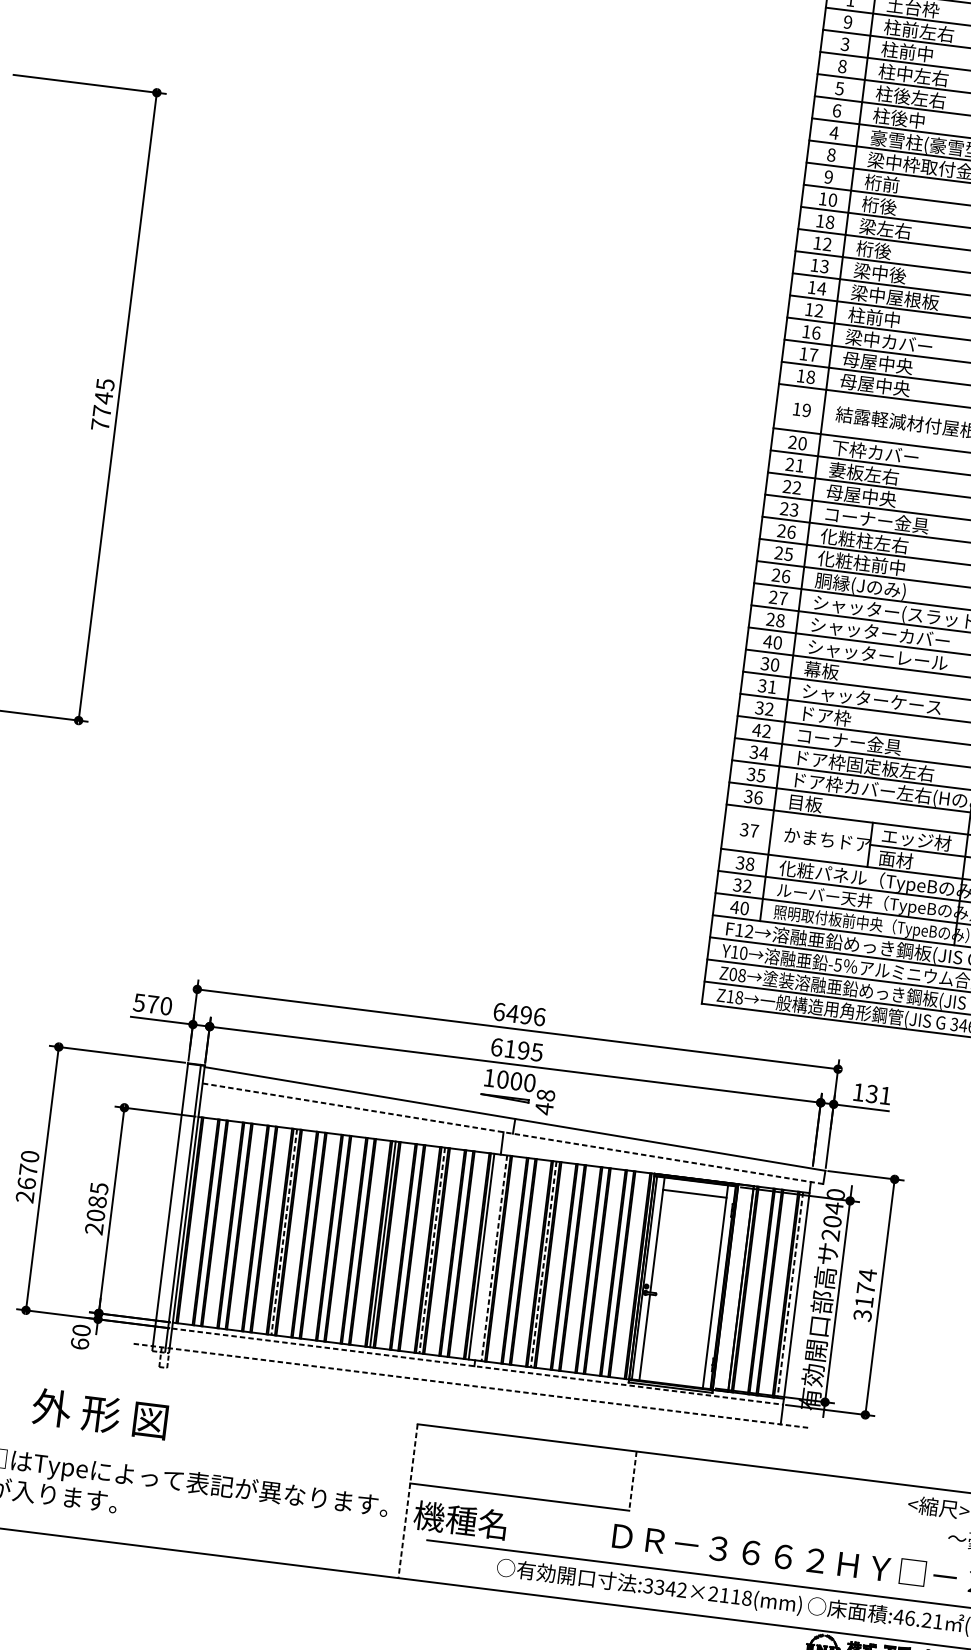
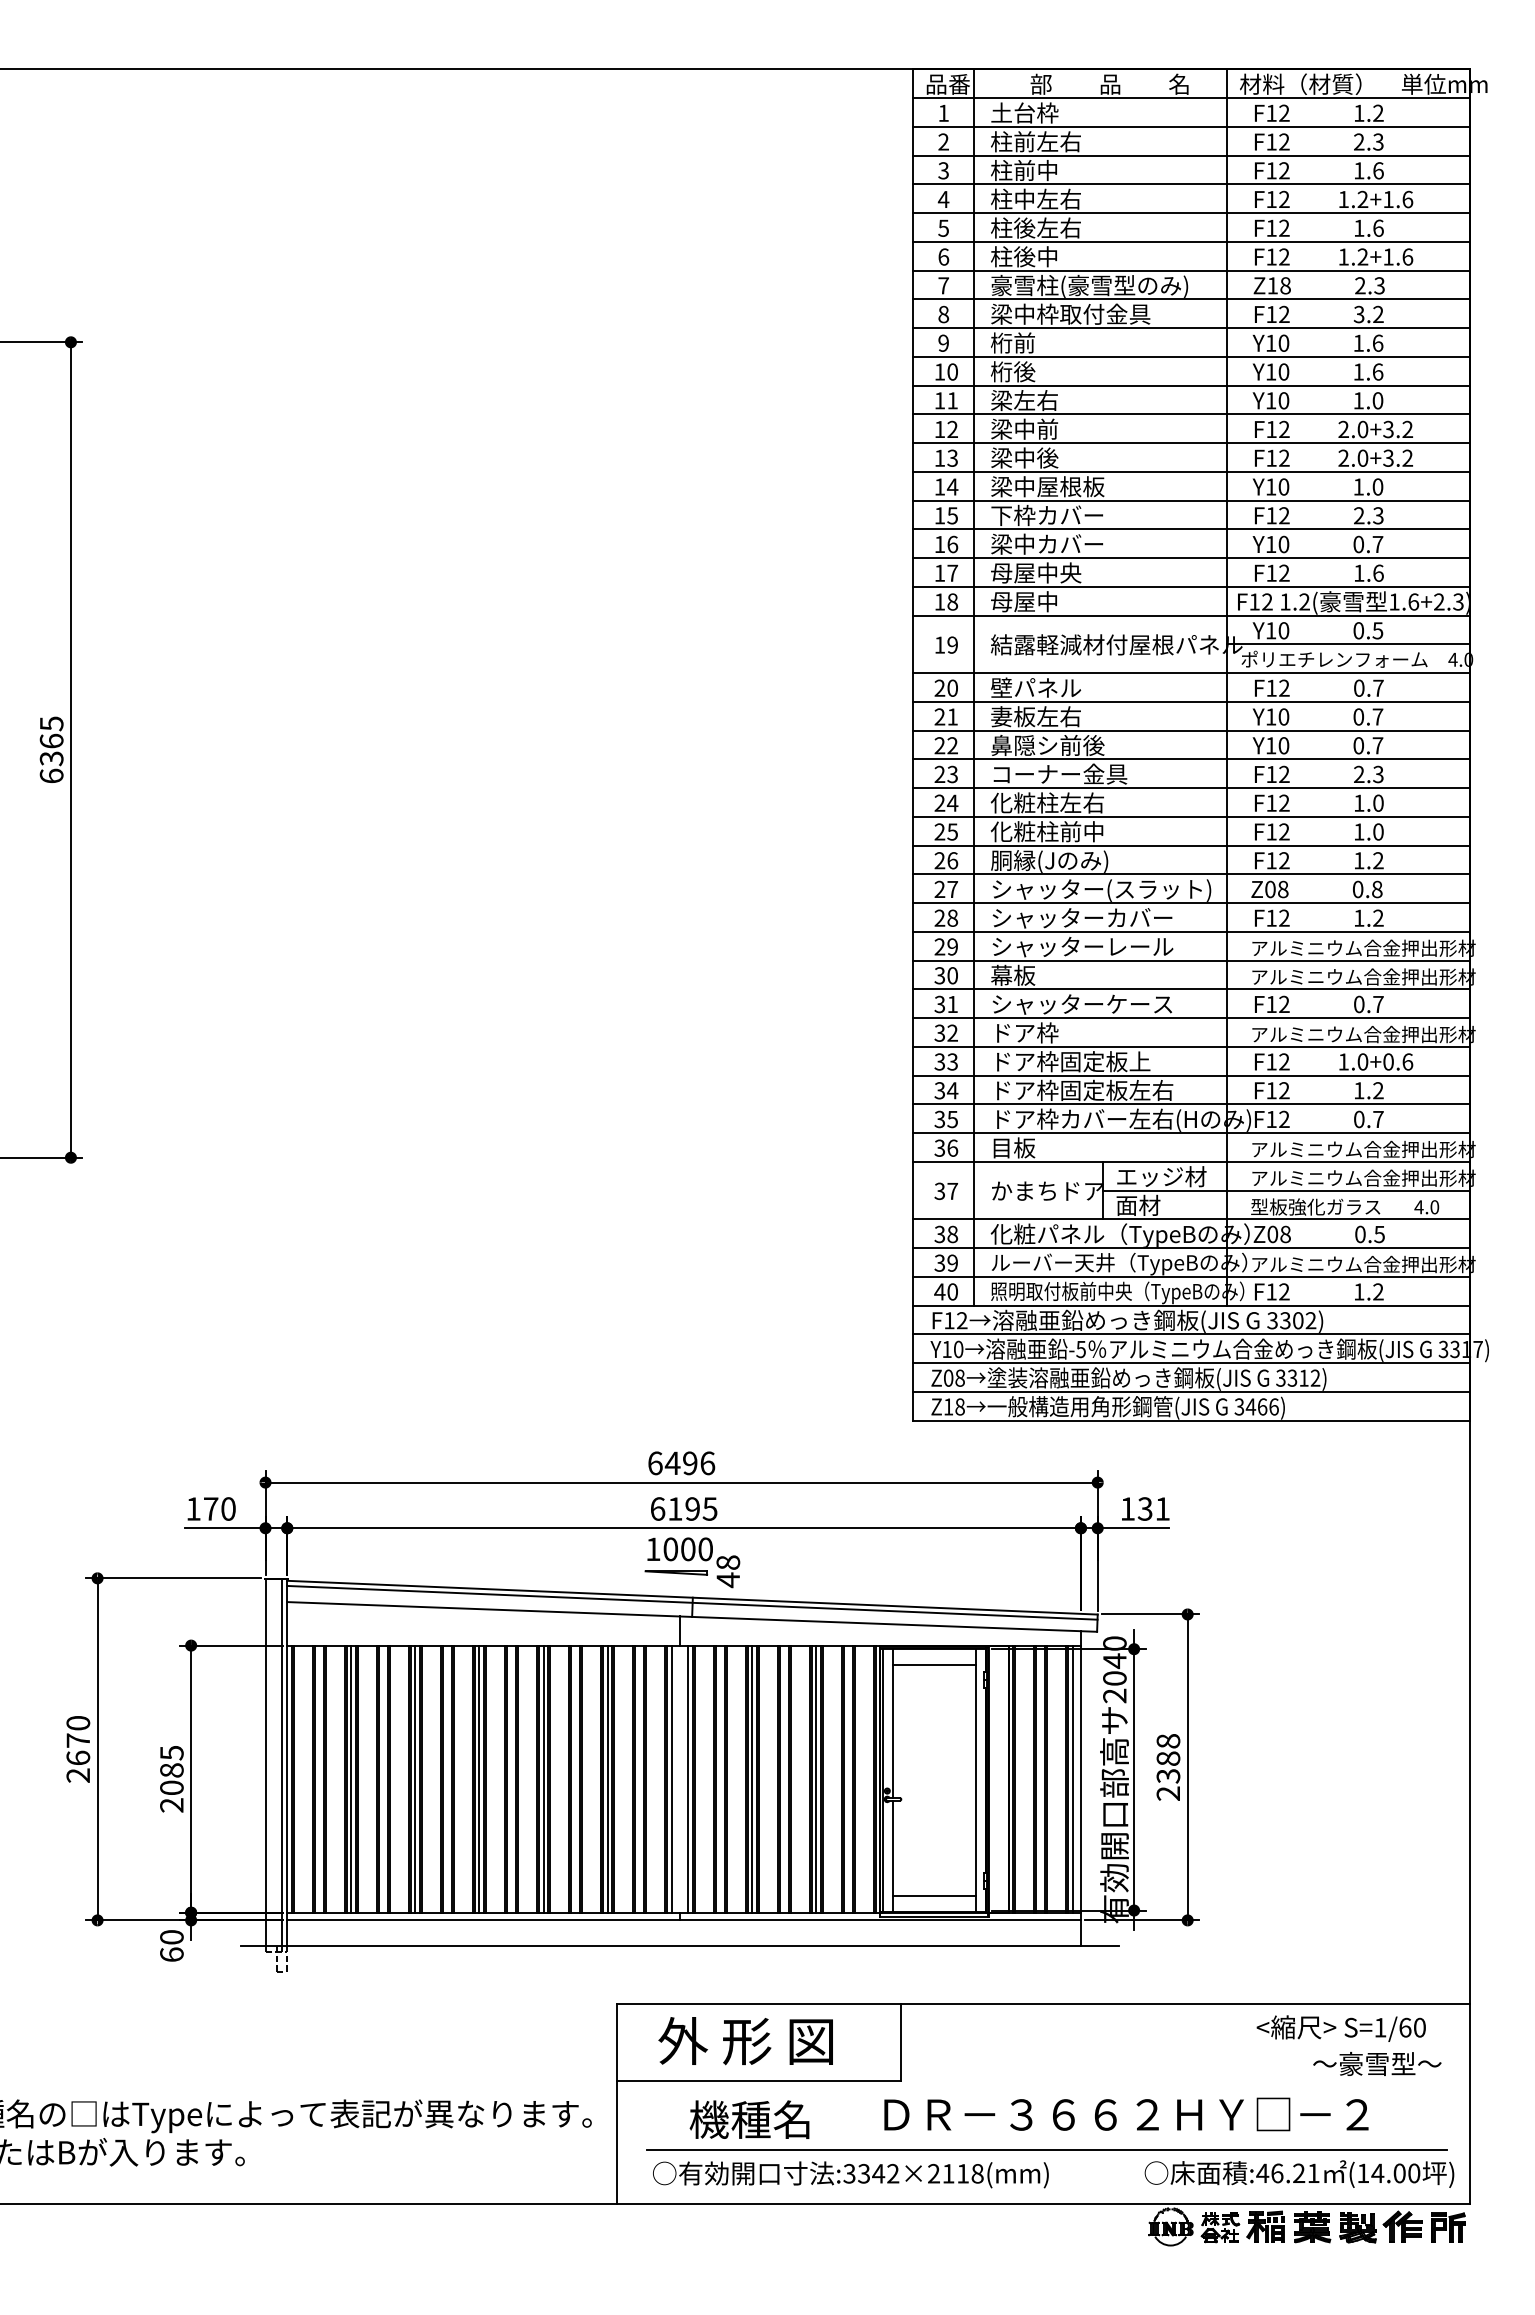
text: (847, 21) -> (943, 141), 9 -> 2
text: (842, 66) -> (943, 199), 8 -> 4
text: (834, 132) -> (943, 285), 4 -> 7
text: (830, 222) -> (952, 400), 18 -> 11
text: (882, 250) -> (1024, 428), 桁後 -> 梁中前
text: (819, 310) -> (952, 515), 12 -> 15
text: (892, 319) -> (1047, 515), 柱前中 -> 下枠カバー
text: (901, 388) -> (1070, 601), 母屋中央 -> 母屋中
text: (101, 411) -> (51, 758), 7745 -> 6365
text: (875, 452) -> (1047, 687), 下枠カバー -> 壁パネル
text: (870, 496) -> (1047, 745), 母屋中央 -> 鼻隠シ前後
text: (791, 531) -> (952, 802), 26 -> 24
text: (772, 641) -> (945, 946), 40 -> 29
text: (761, 730) -> (945, 1061), 42 -> 33
text: (858, 742) -> (1071, 1061), コーナー金具 -> ドア枠固定板上
text: (747, 885) -> (952, 1262), 32 -> 39
text: (139, 1002) -> (193, 1508), 570 -> 170
line: (514, 1122) -> (692, 1602), added
line: (512, 1133) -> (691, 1616), dashed -> solid
line: (235, 1225) -> (351, 1778), added
line: (284, 1232) -> (415, 1779), dashed -> solid
line: (333, 1237) -> (479, 1778), added
line: (432, 1250) -> (607, 1779), dashed -> solid
line: (494, 1258) -> (688, 1779), dashed -> solid
line: (543, 1264) -> (752, 1779), dashed -> solid
line: (593, 1270) -> (816, 1778), added
line: (790, 1295) -> (1072, 1779), dashed -> solid
text: (865, 1295) -> (1168, 1767), 3174 -> 2388
line: (477, 1366) -> (684, 1920), dashed -> solid
line: (672, 1372) -> (934, 1896), added
line: (472, 1386) -> (680, 1946), dashed -> solid
text: (99, 1414) -> (745, 2041), moved
line: (632, 1481) -> (900, 2042), dashed -> solid
line: (408, 1501) -> (616, 2103), dashed -> solid
text: (460, 1520) -> (749, 2119), moved
text: (649, 1586) -> (850, 2174), moved

